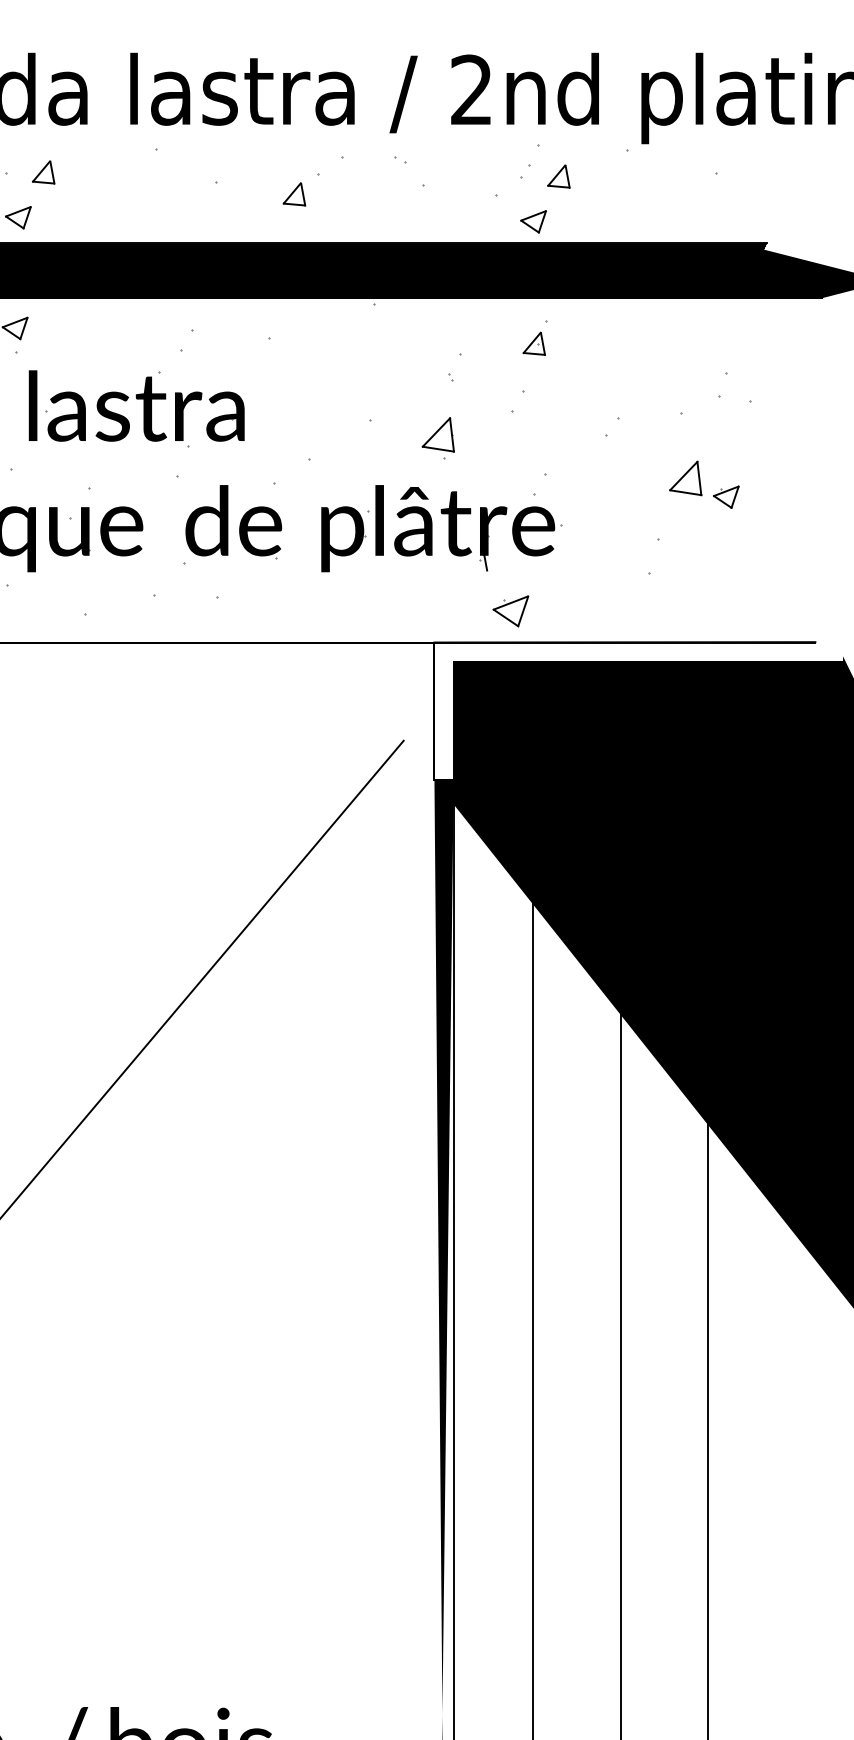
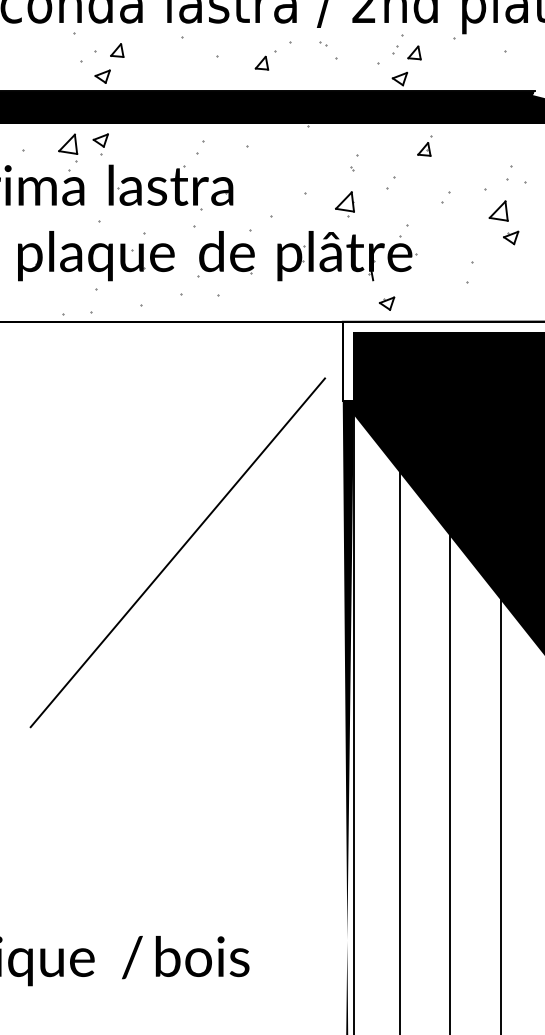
part: (534, 336) -> (424, 145), moved
part: (685, 477) -> (498, 210), moved
part: (512, 610) -> (387, 303), size x0.71

